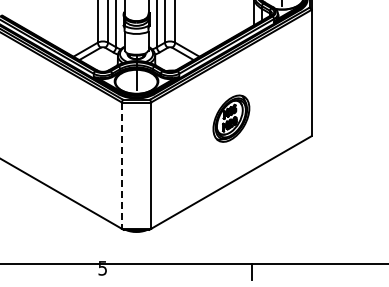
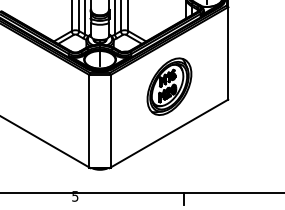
part: (231, 118) -> (169, 86), size x1.67
line: (121, 166) -> (89, 121), dashed -> solid

